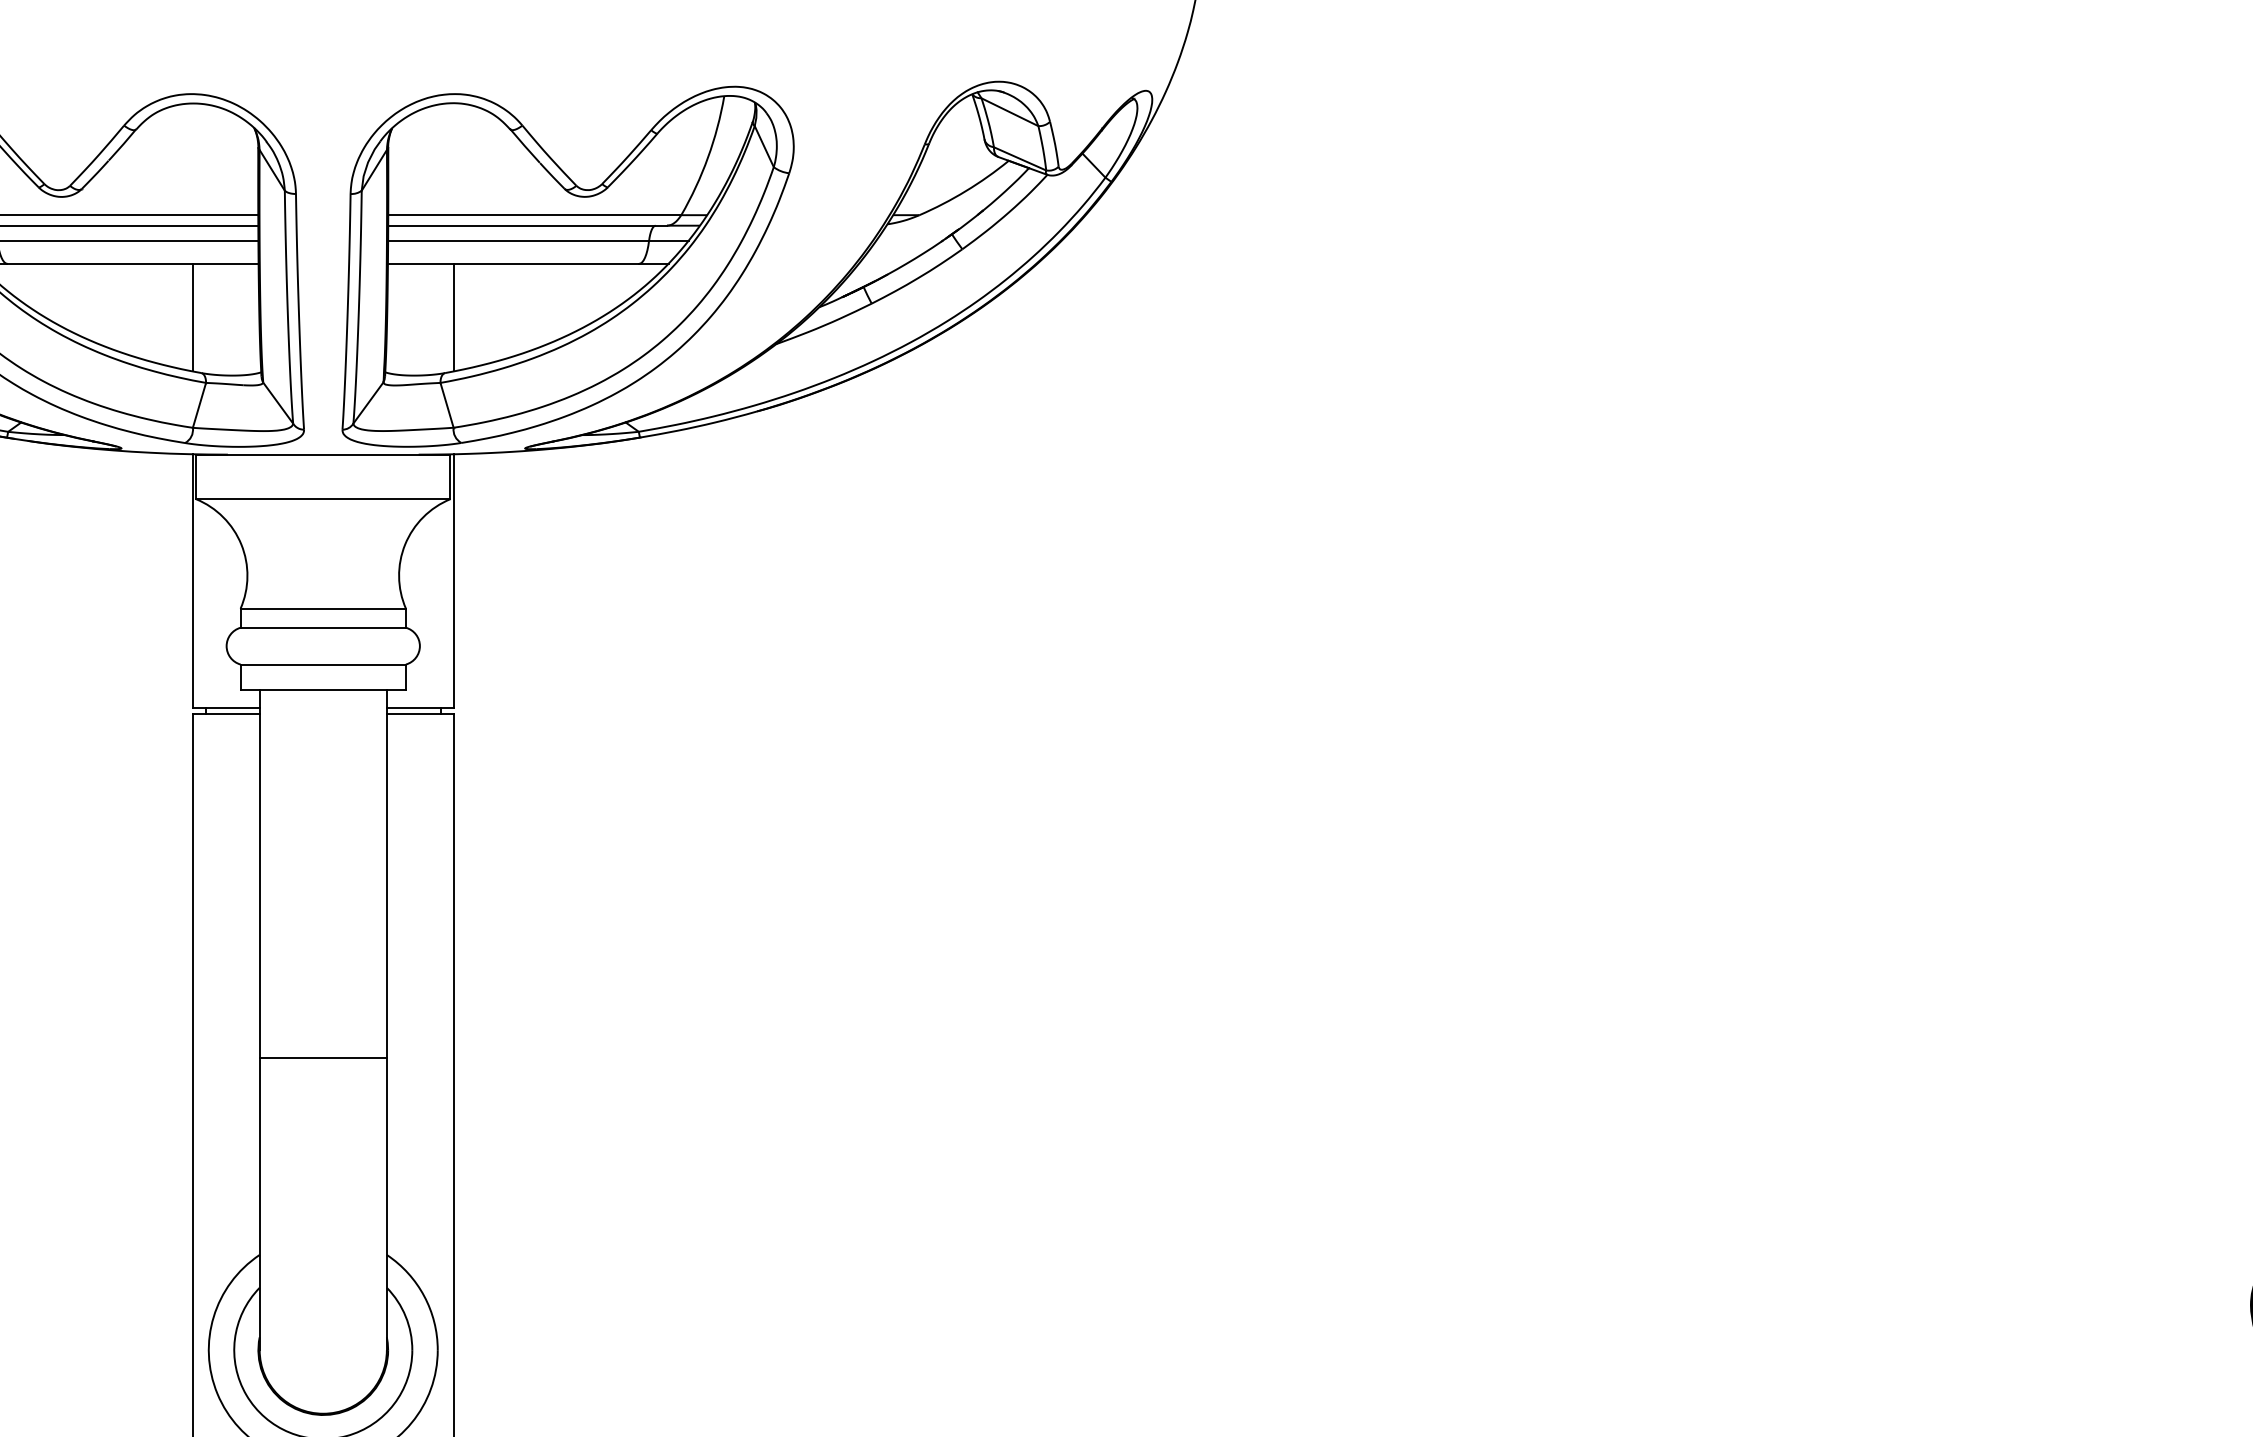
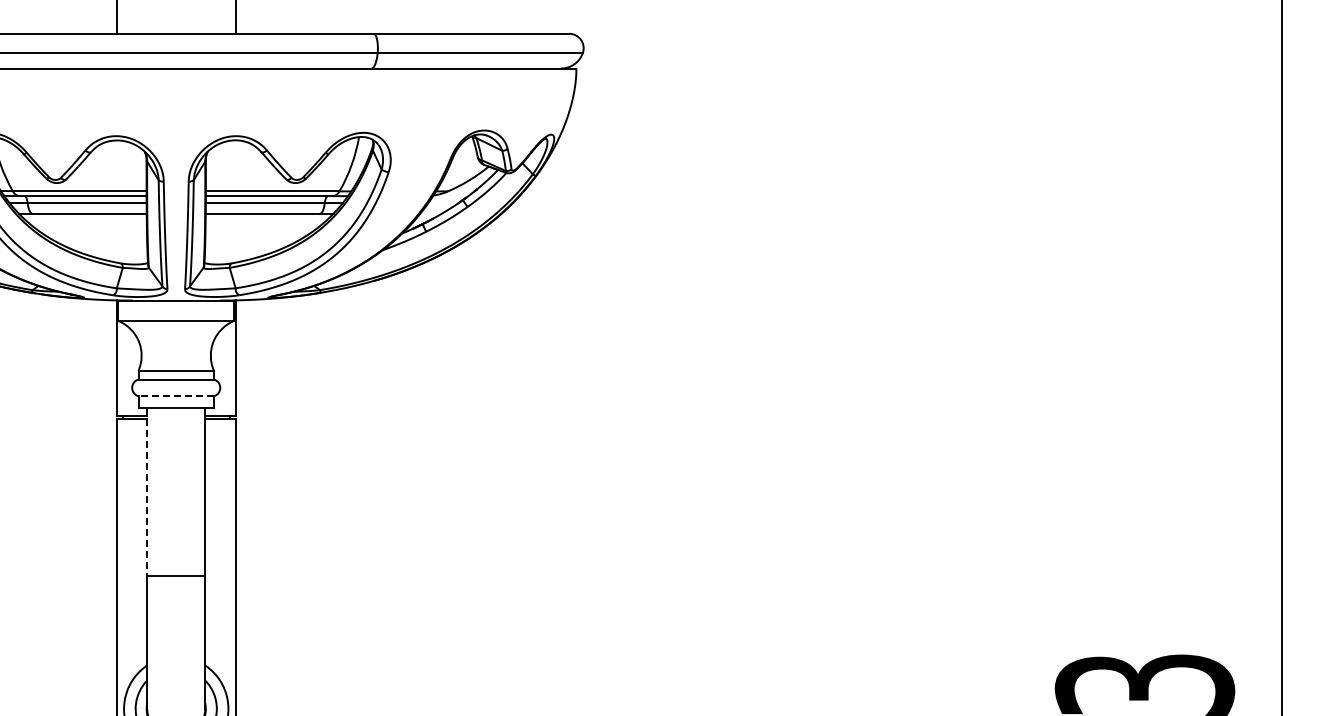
line: (192, 316) -> (116, 237), removed
line: (453, 316) -> (235, 237), removed
line: (323, 665) -> (176, 396), solid -> dashed
line: (260, 873) -> (147, 491), solid -> dashed

